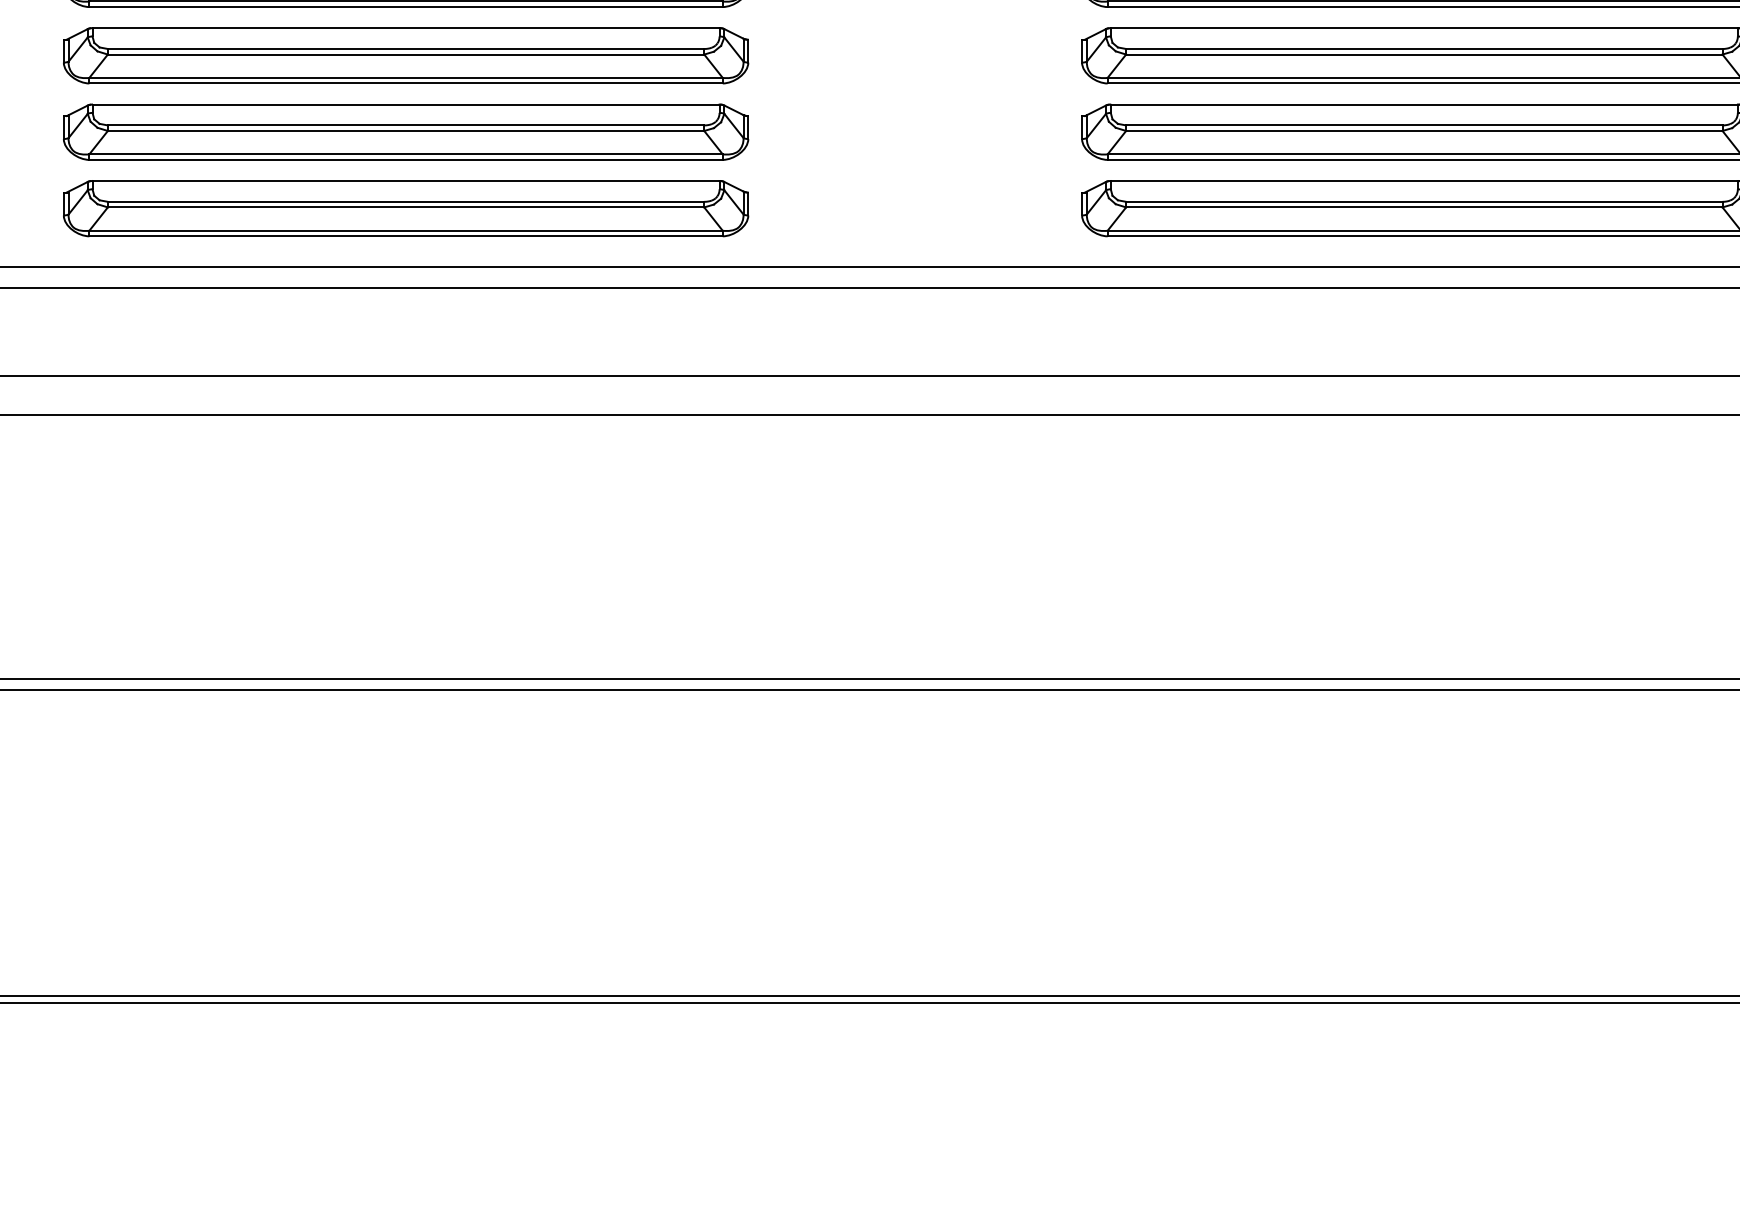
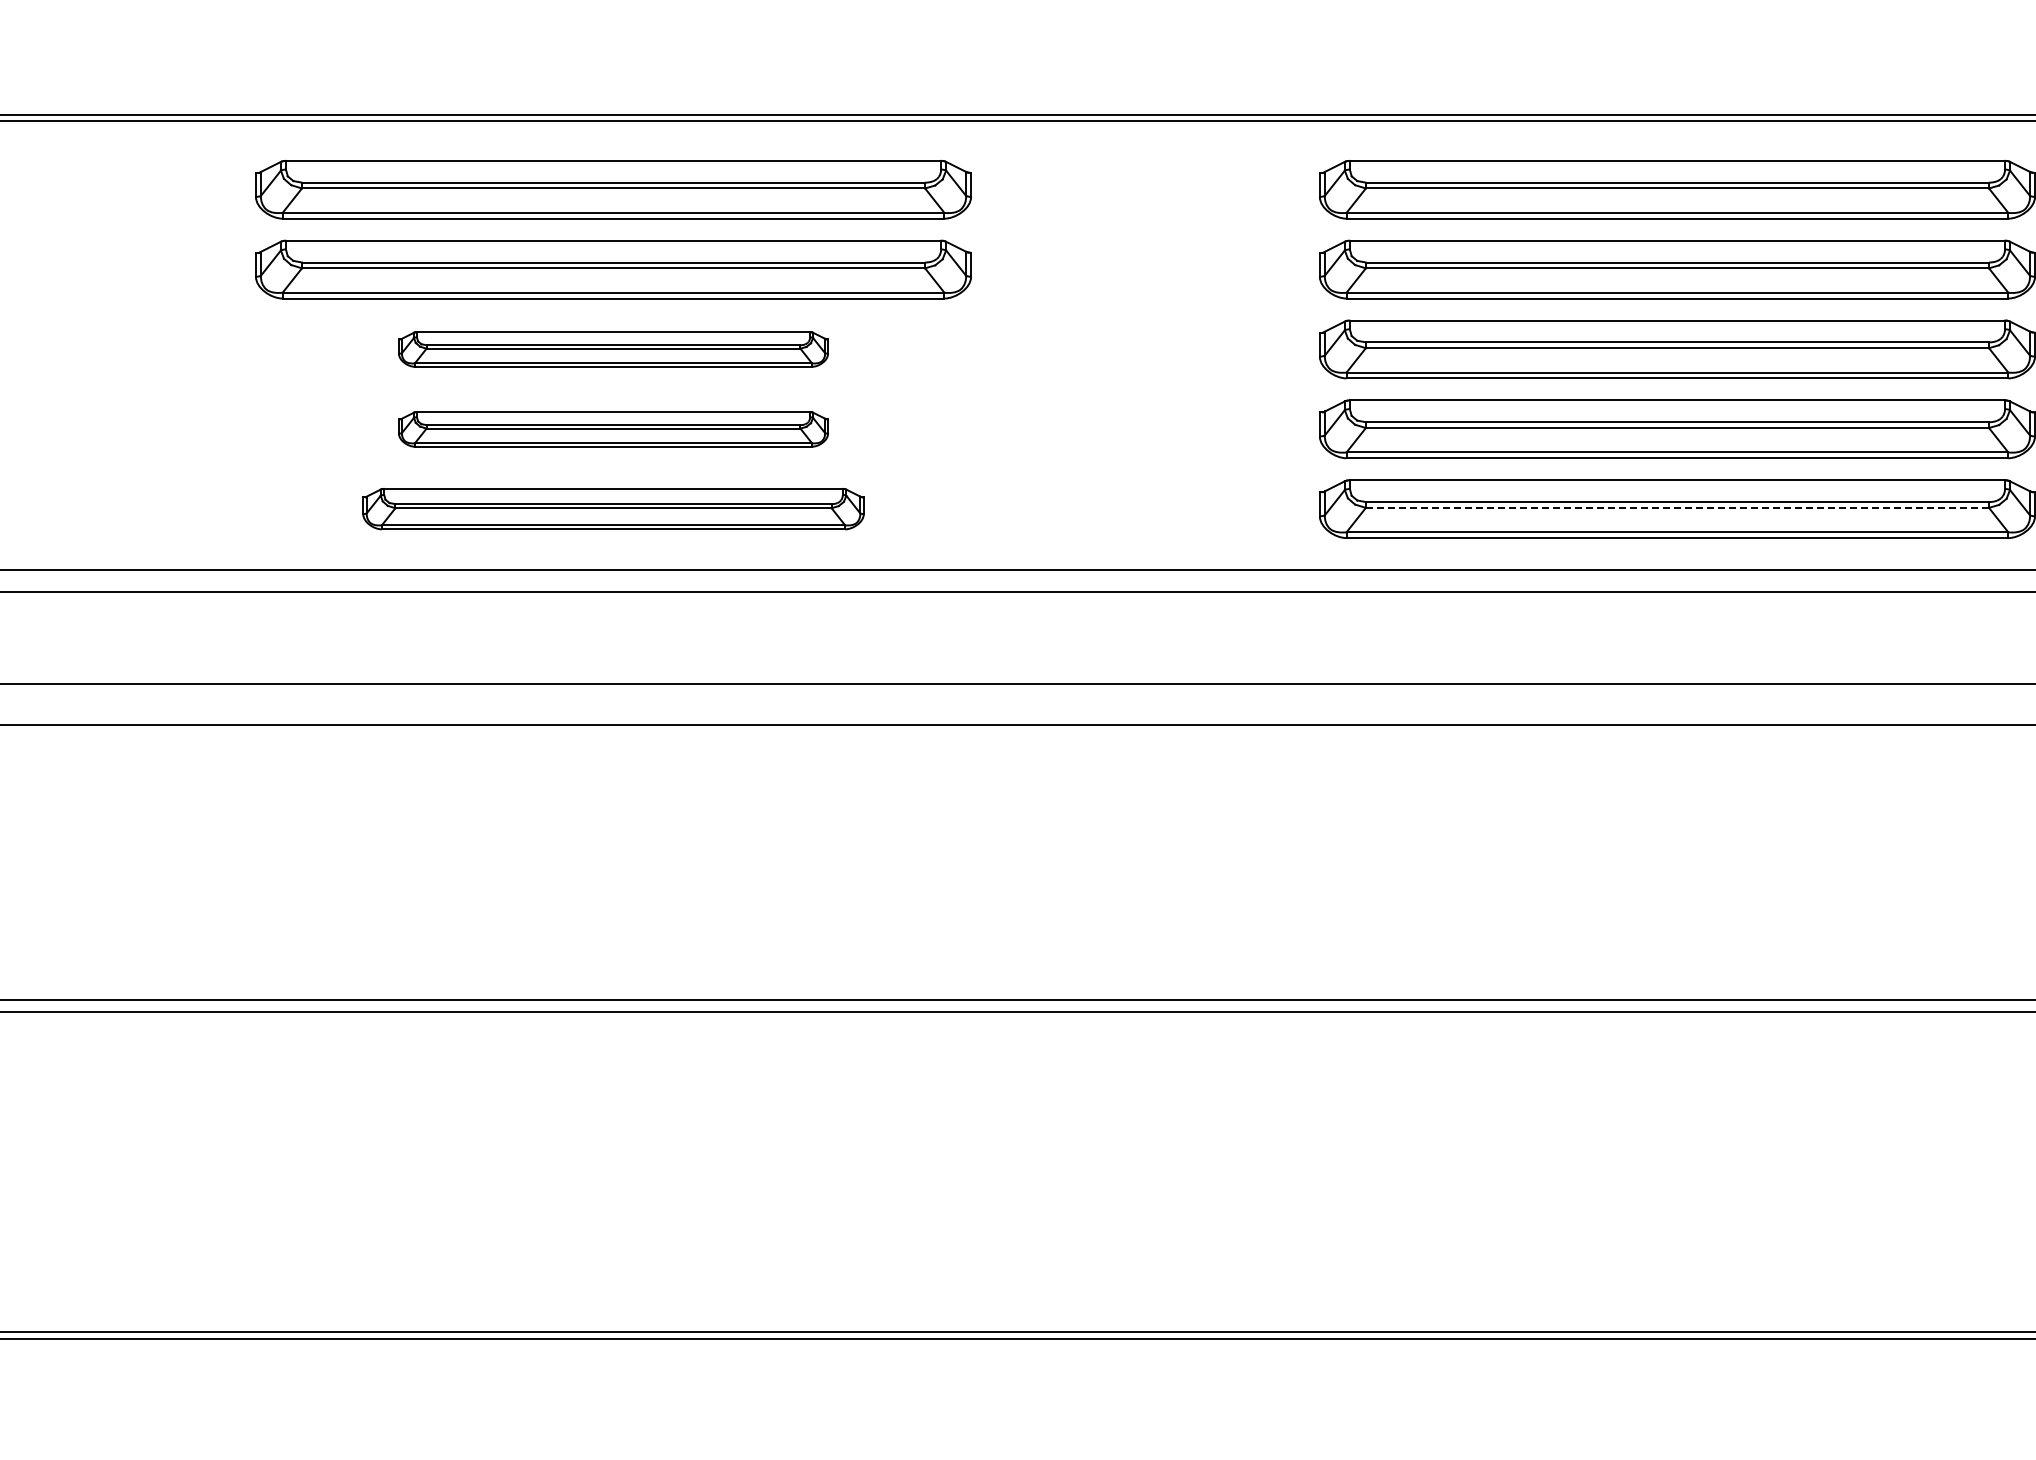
part: (406, 55) -> (613, 349), size x0.6
part: (406, 132) -> (613, 429), size x0.6
part: (406, 207) -> (613, 508), size x0.7
line: (1424, 207) -> (1677, 507), solid -> dashed

